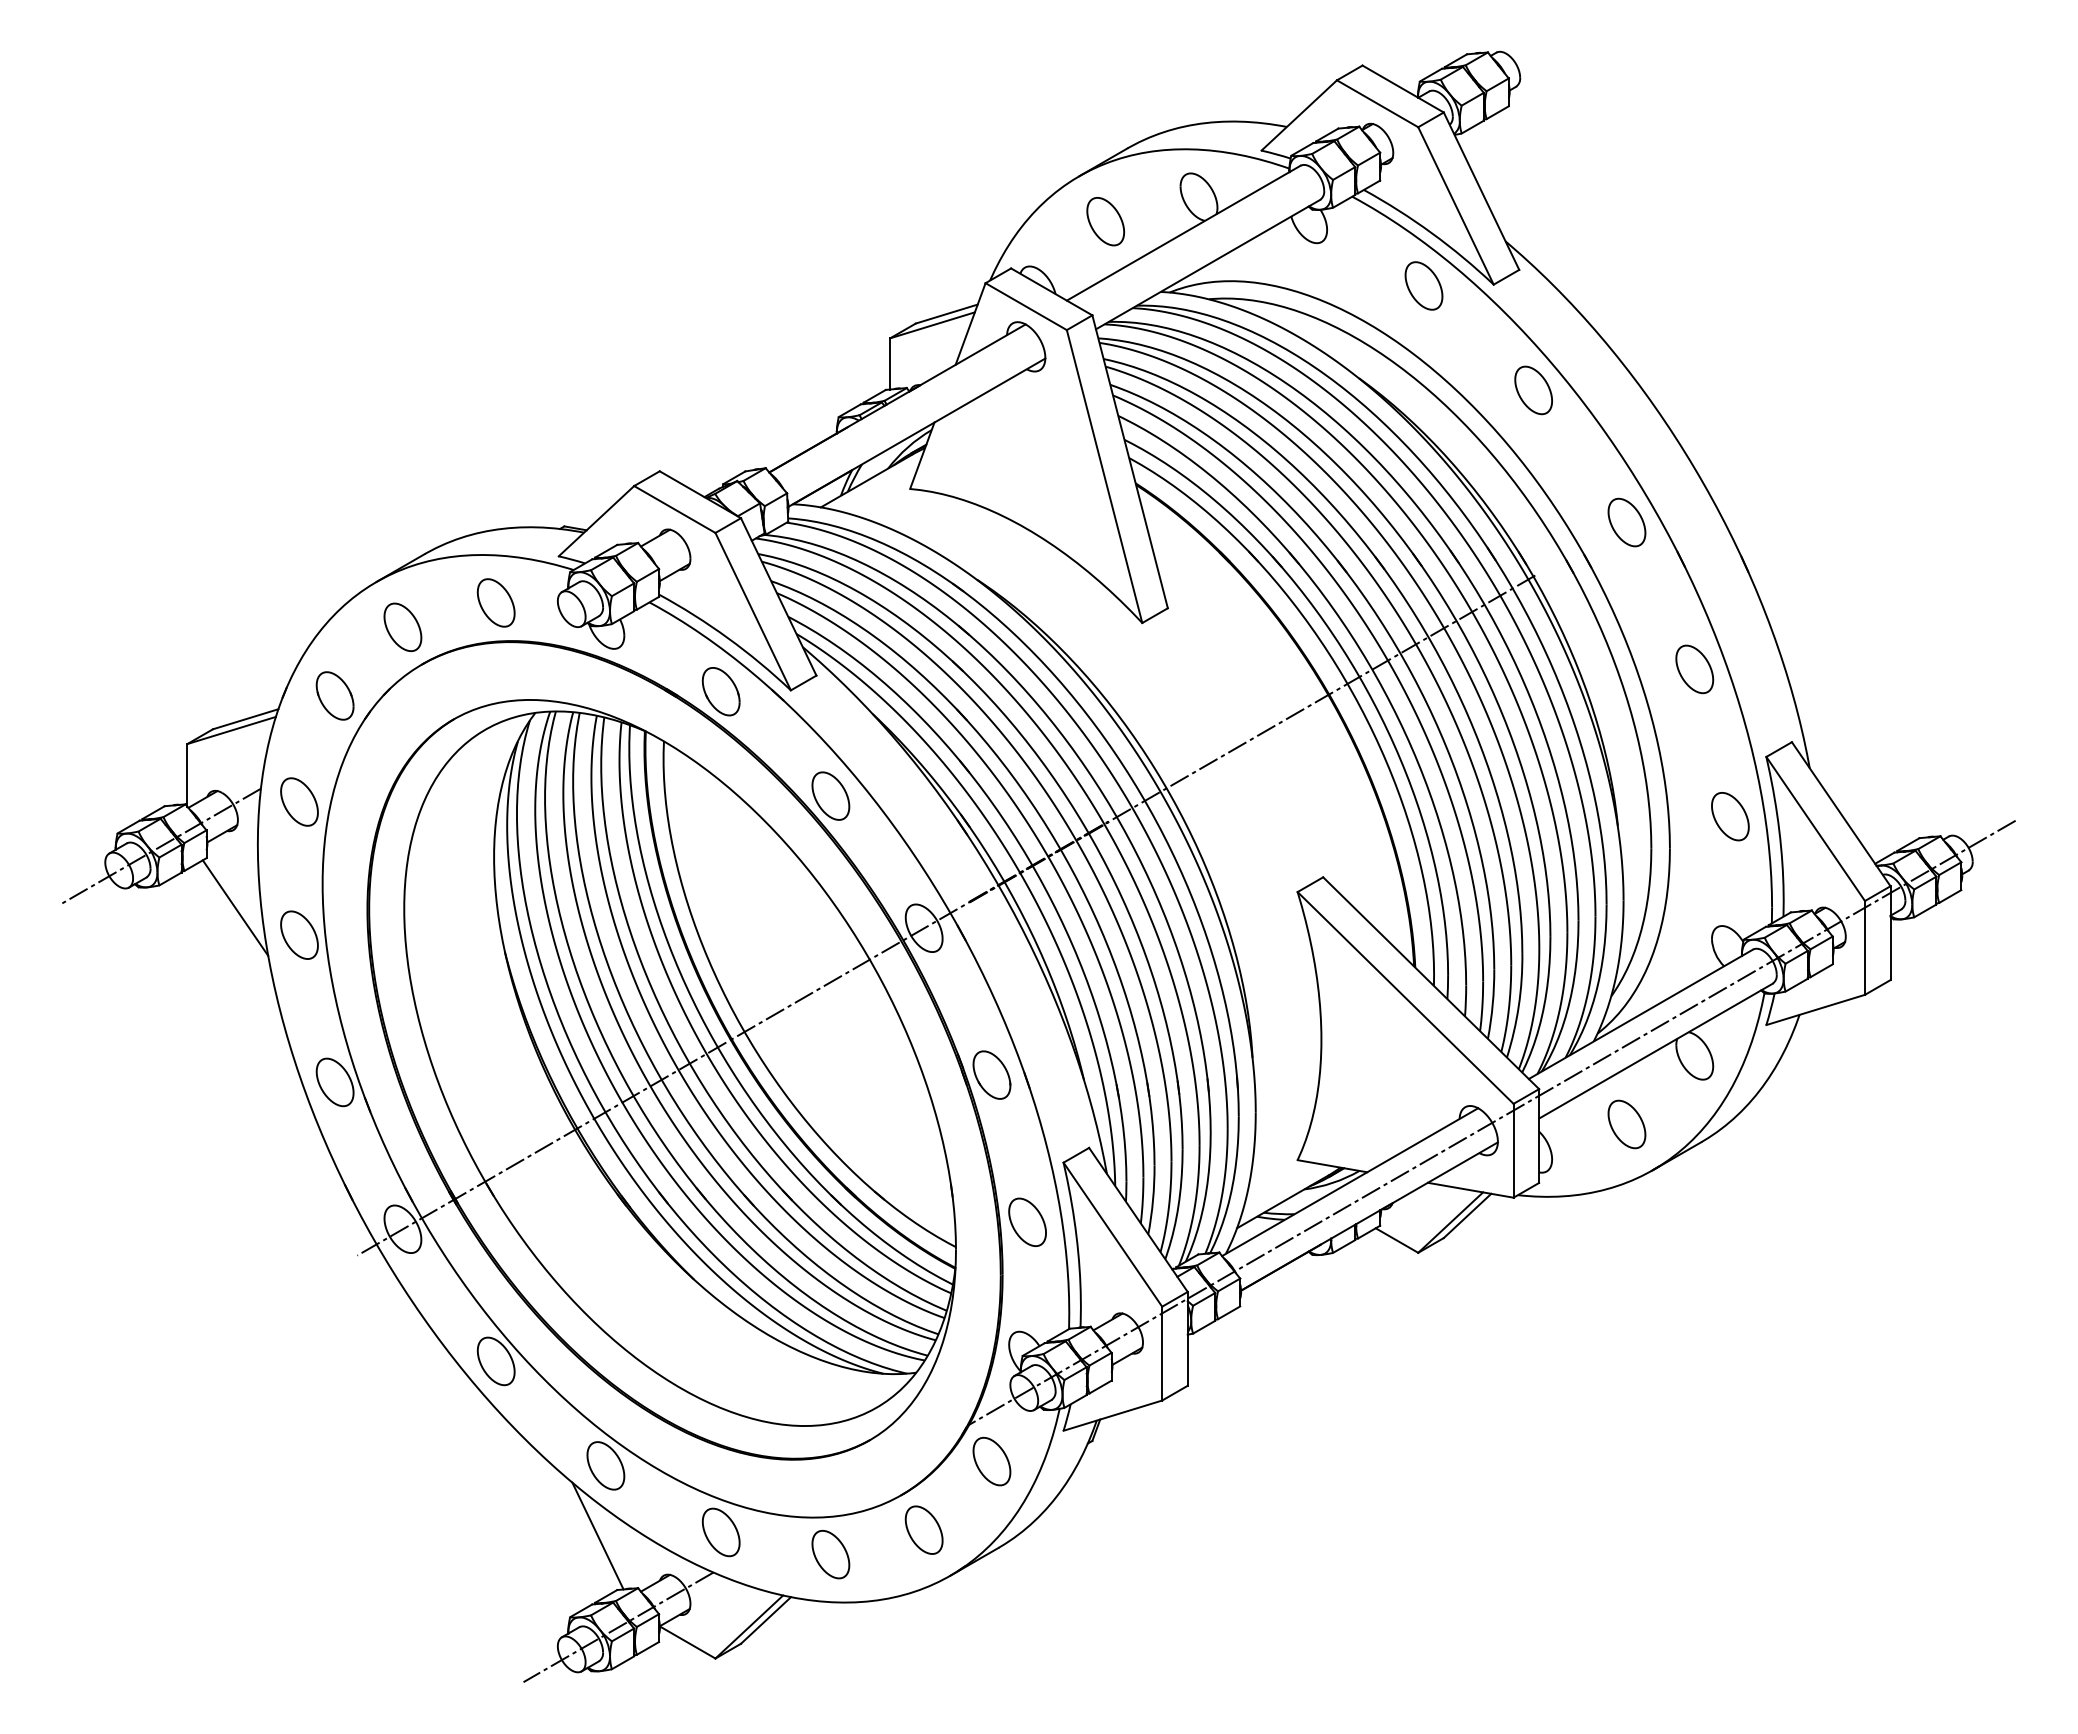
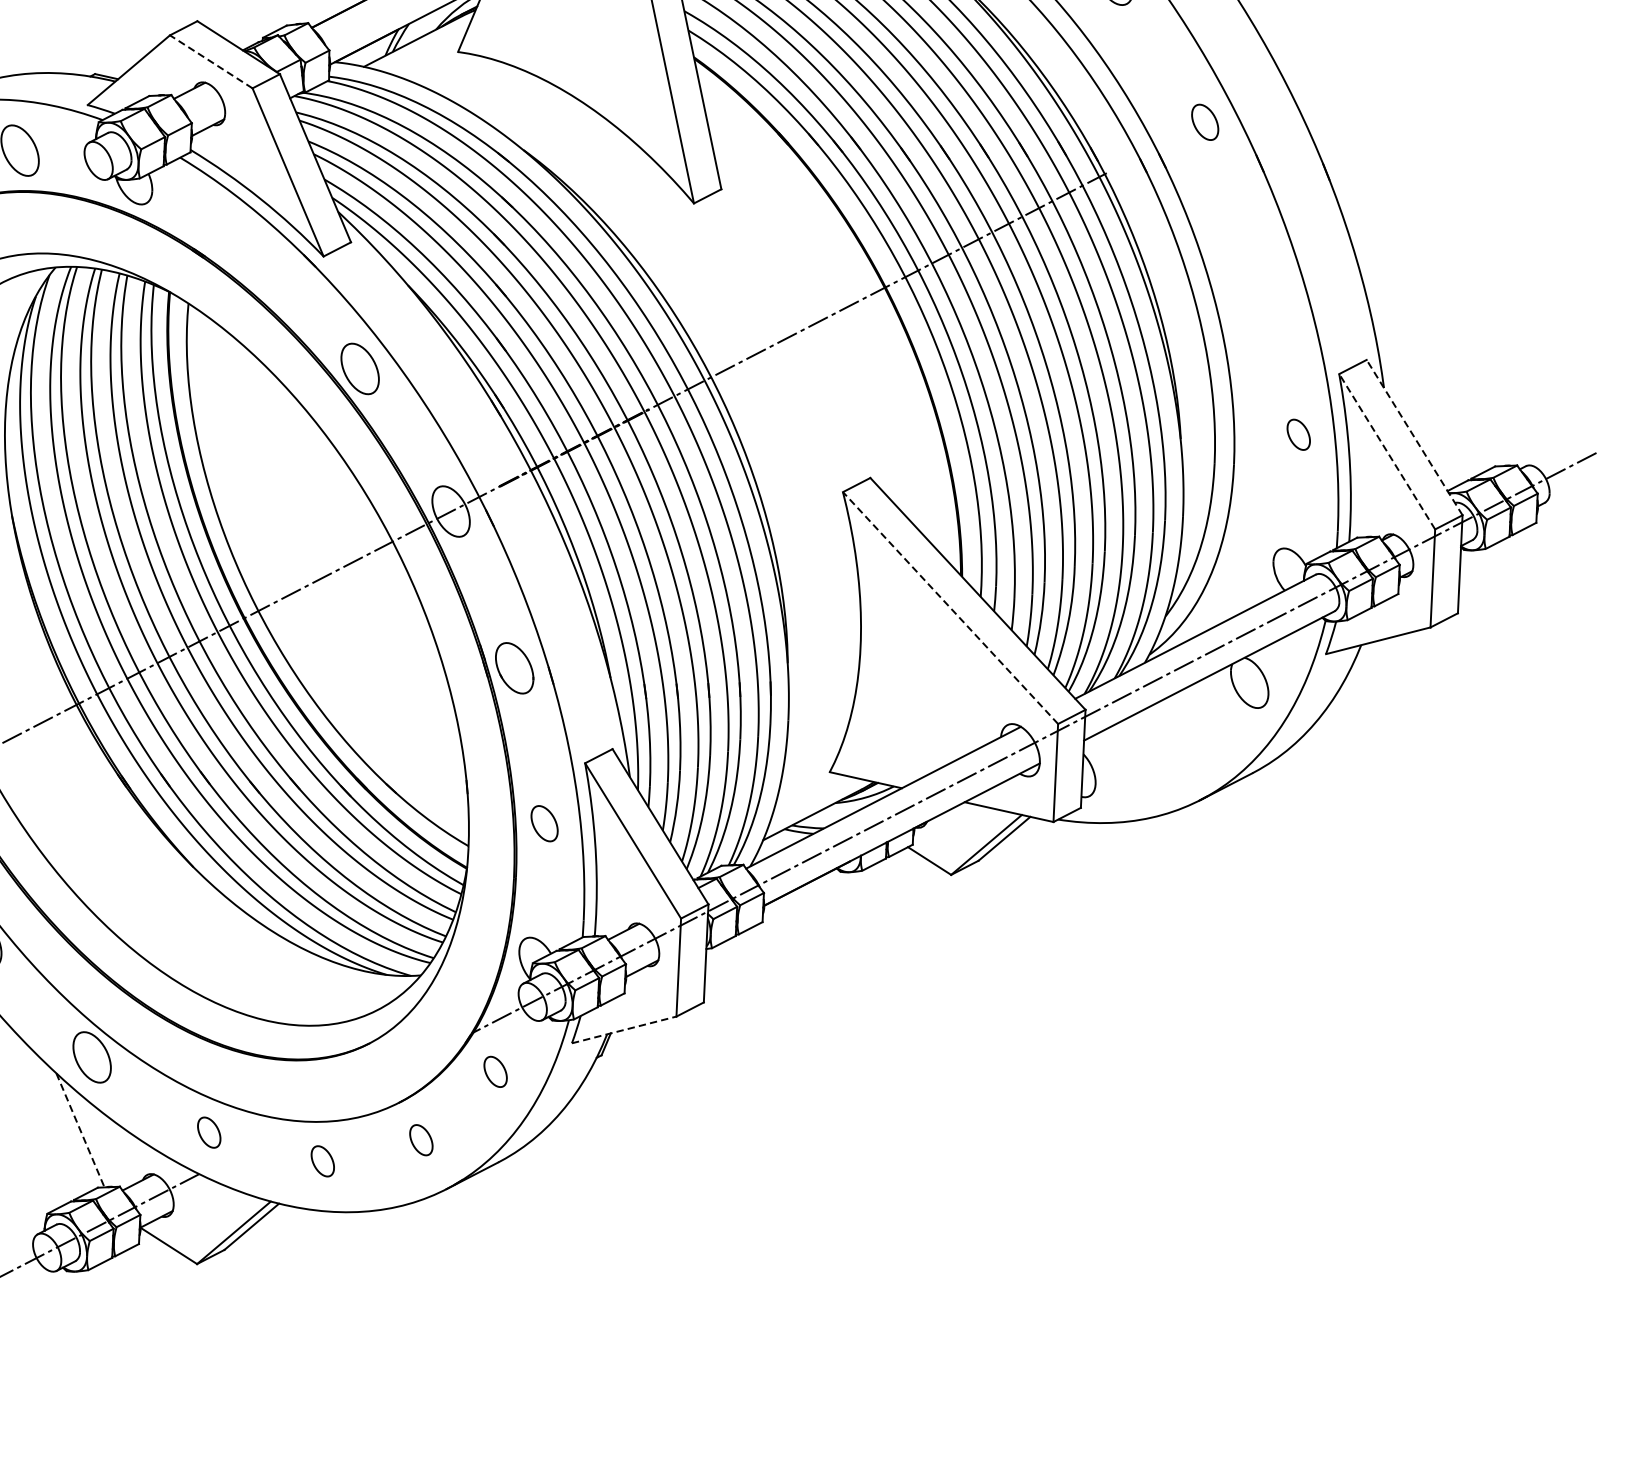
line: (674, 509) -> (210, 61), solid -> dashed
part: (1626, 522) -> (1204, 122), size x0.7
part: (1694, 669) -> (1268, 279), removed
part: (720, 691) -> (250, 254), removed
line: (1840, 813) -> (1413, 436), solid -> dashed
part: (1730, 816) -> (1298, 434), size x0.6
line: (1815, 828) -> (1387, 451), solid -> dashed
line: (1405, 997) -> (950, 607), solid -> dashed
part: (1626, 1124) -> (1175, 751), removed
part: (1027, 1221) -> (544, 822), size x0.7
line: (1112, 1415) -> (623, 1029), solid -> dashed
part: (991, 1461) -> (495, 1071), size x0.6
part: (923, 1529) -> (420, 1139), size x0.6
part: (720, 1532) -> (208, 1132), size x0.6
line: (598, 1536) -> (80, 1130), solid -> dashed
part: (830, 1554) -> (322, 1161), size x0.6

